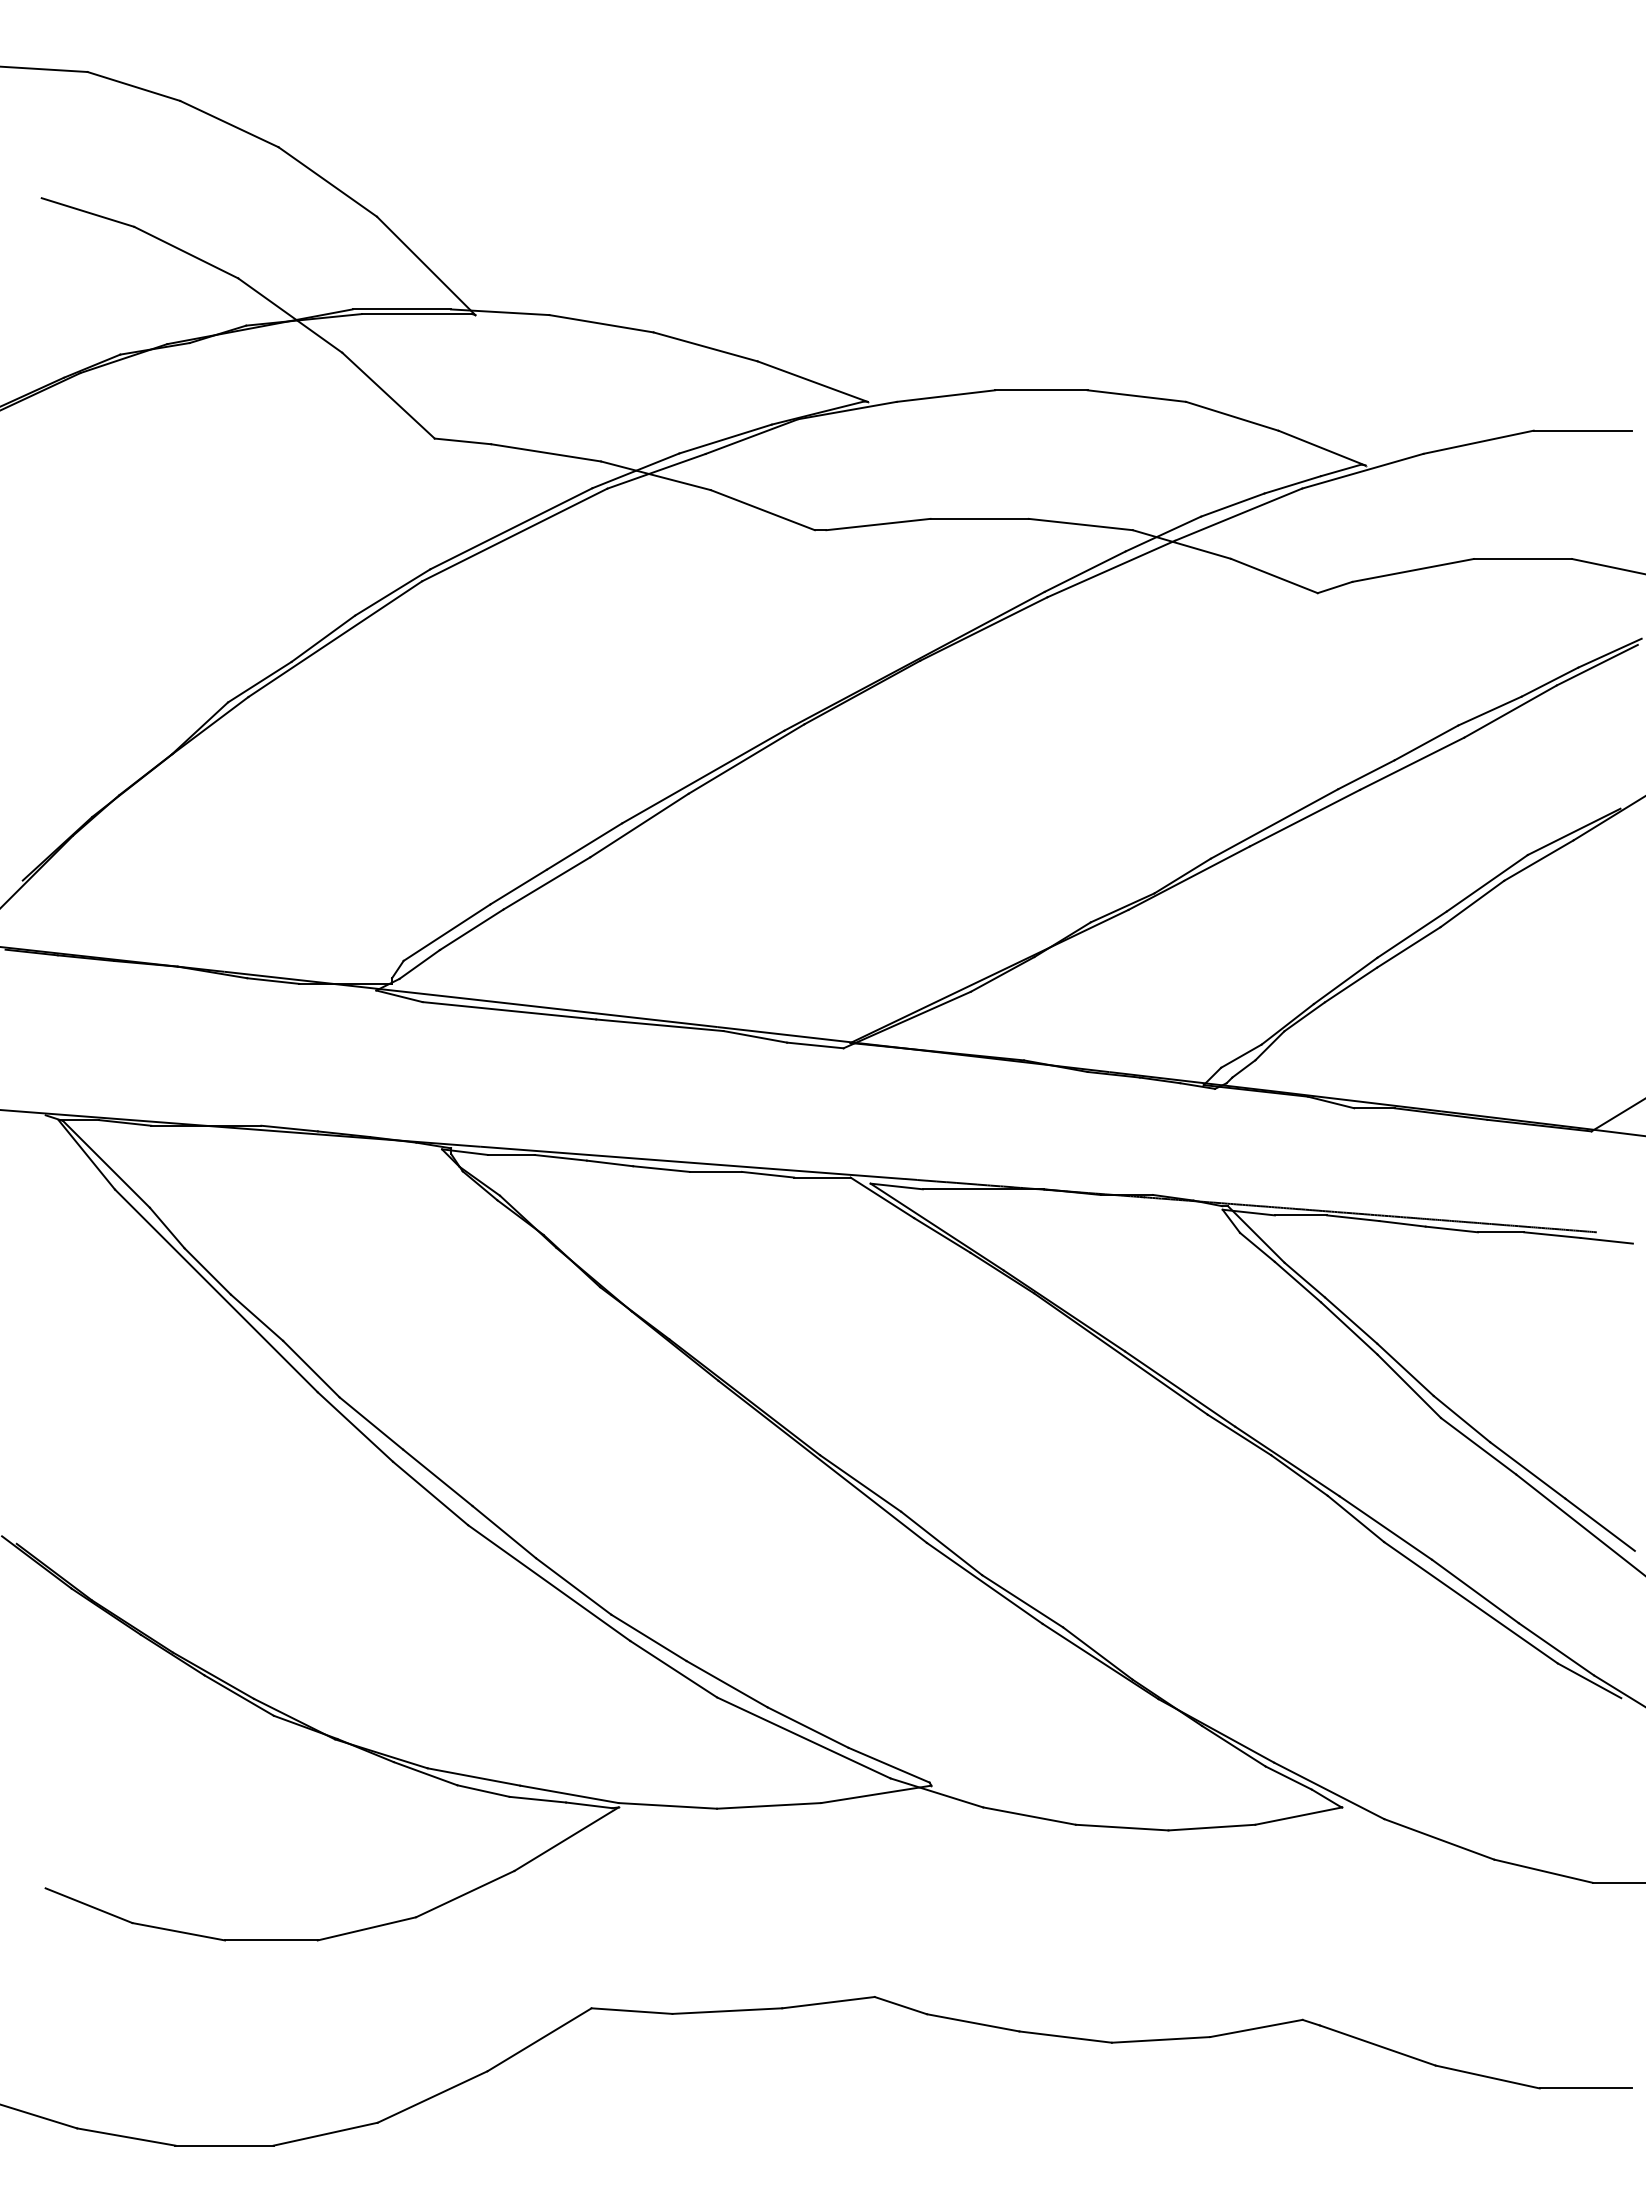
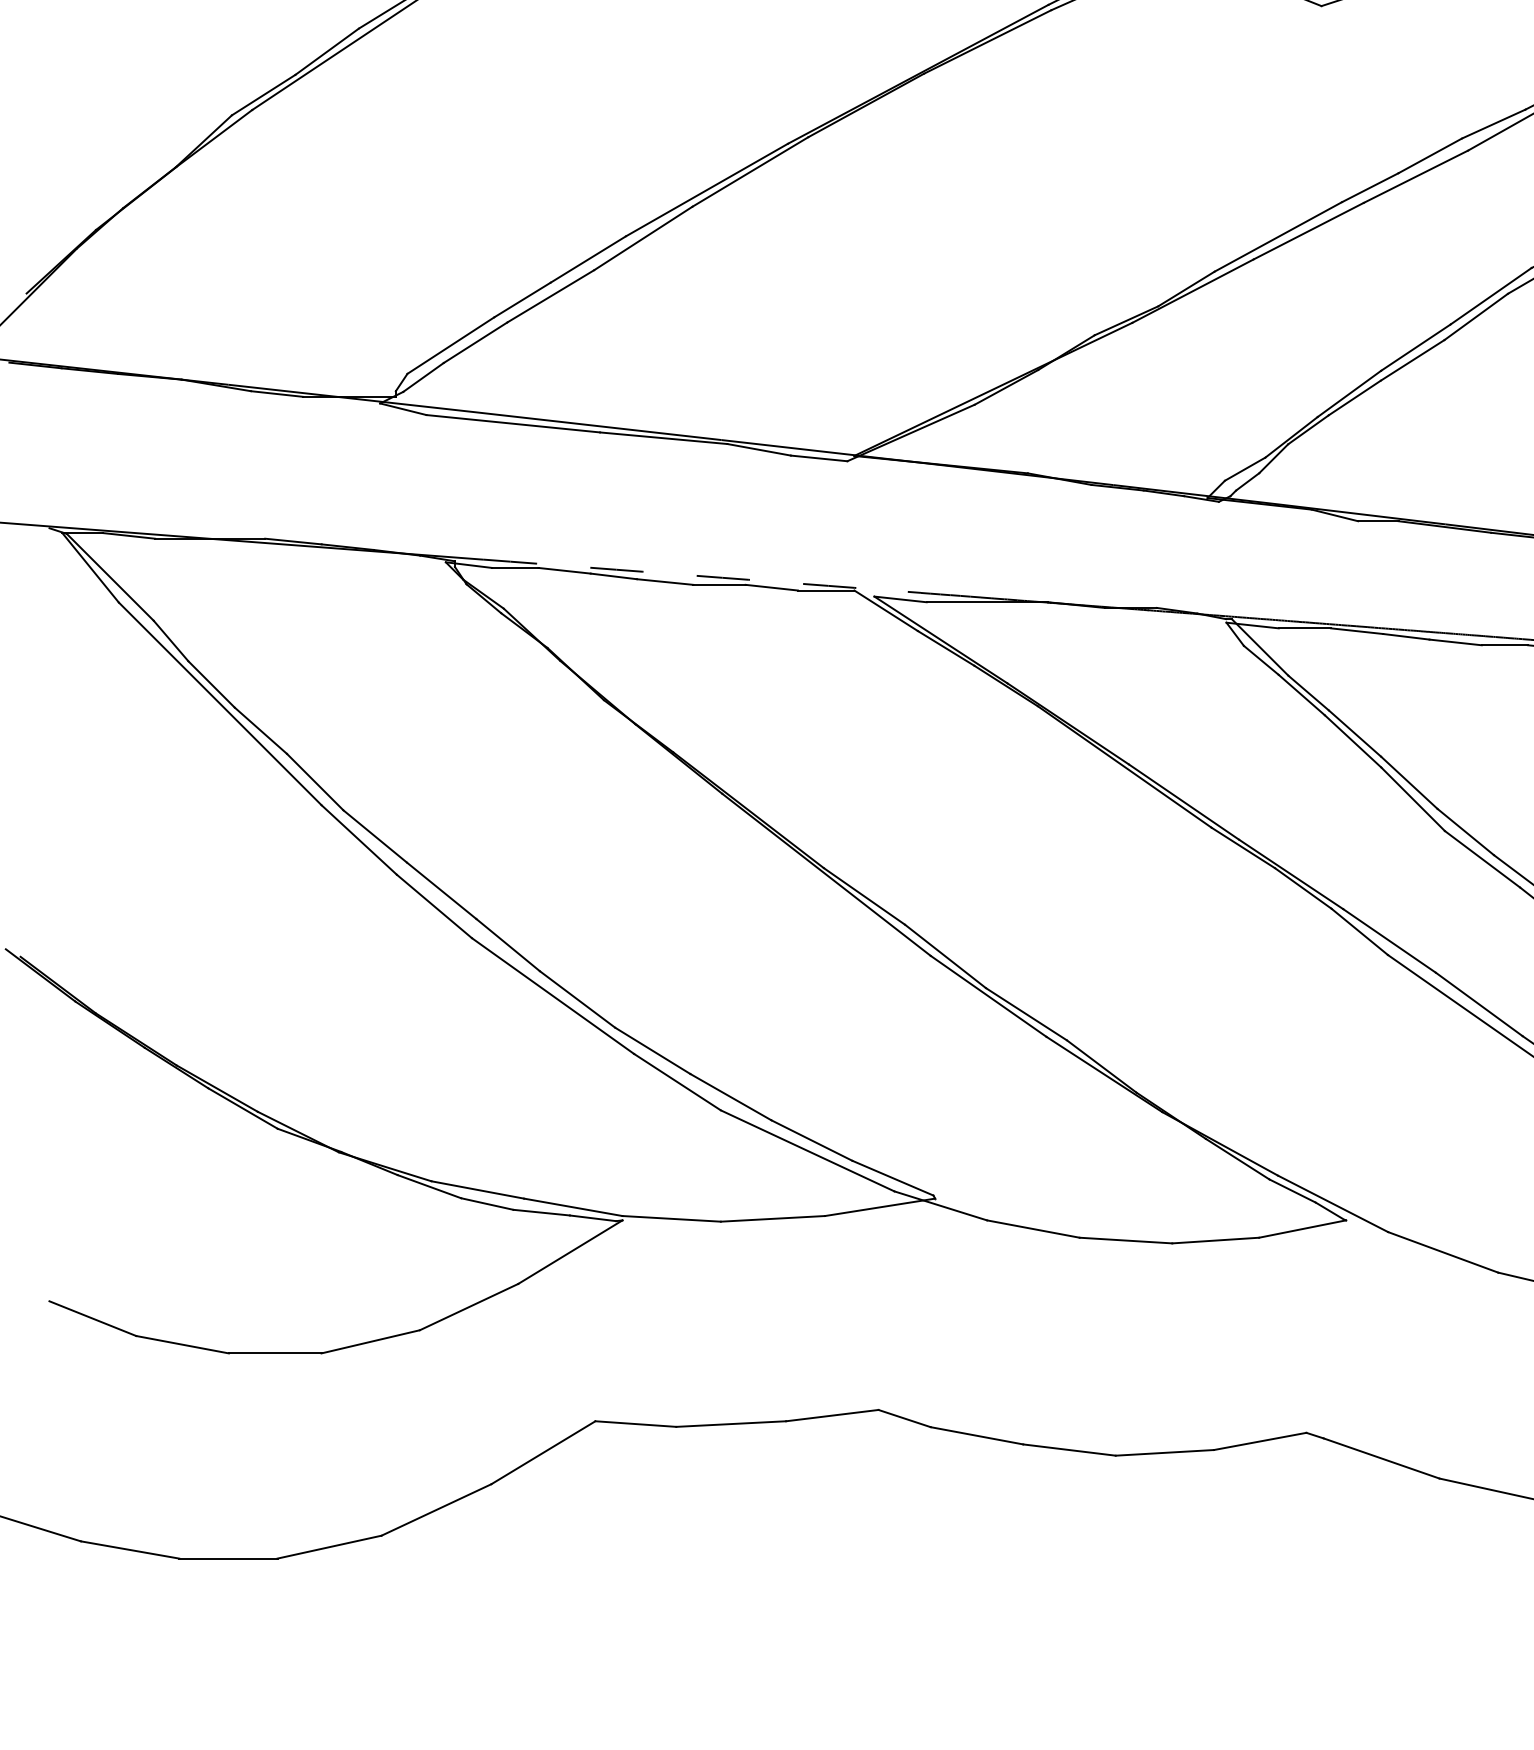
arc: (692, 1162) -> (696, 575), solid -> dashed

